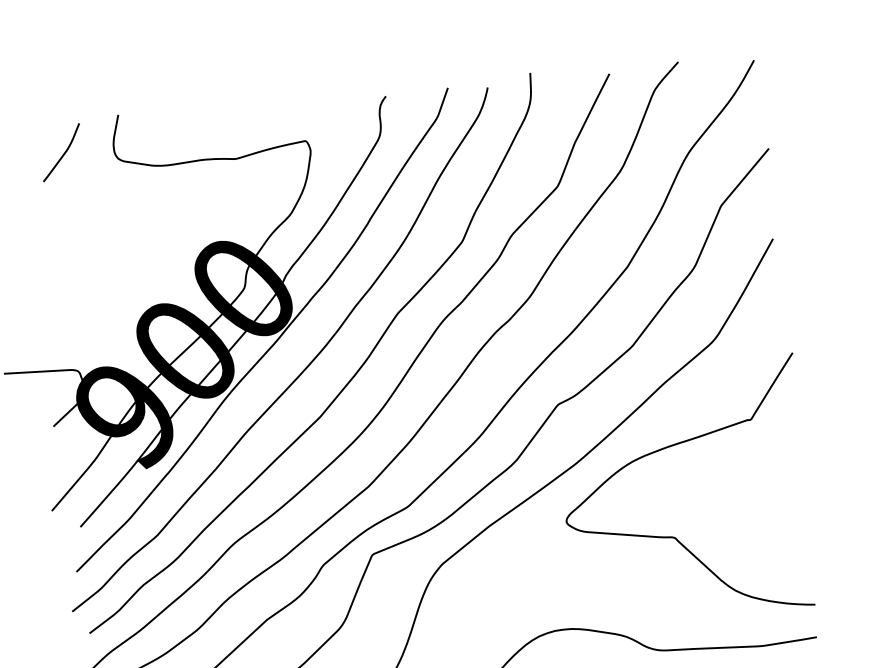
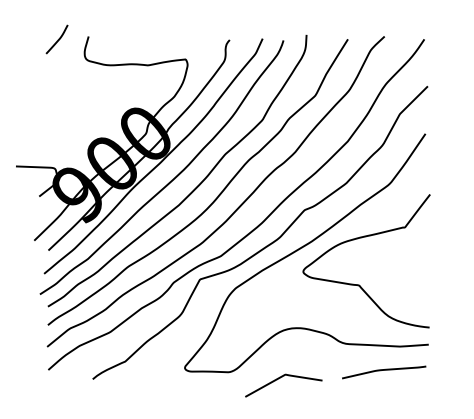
curve: (62, 152) -> (57, 39), moved

